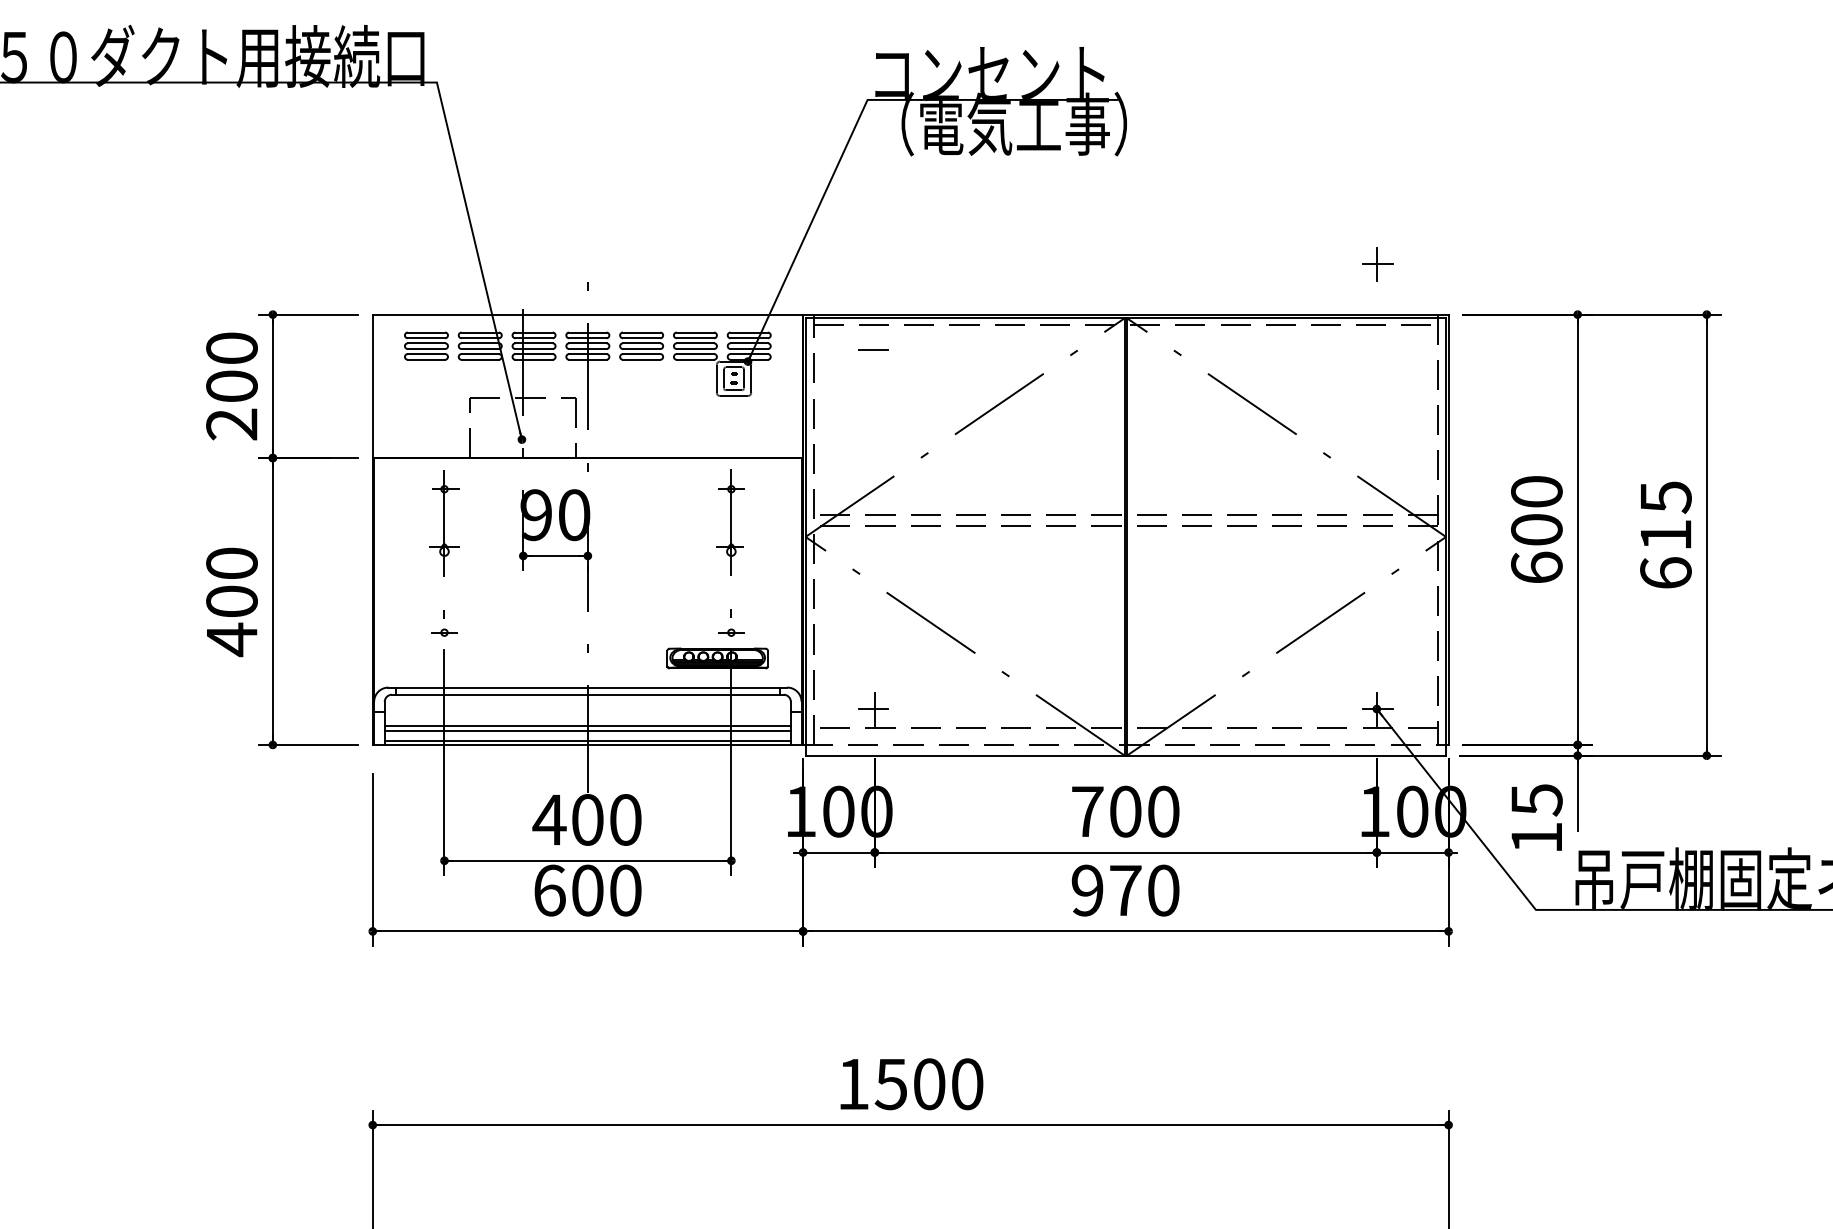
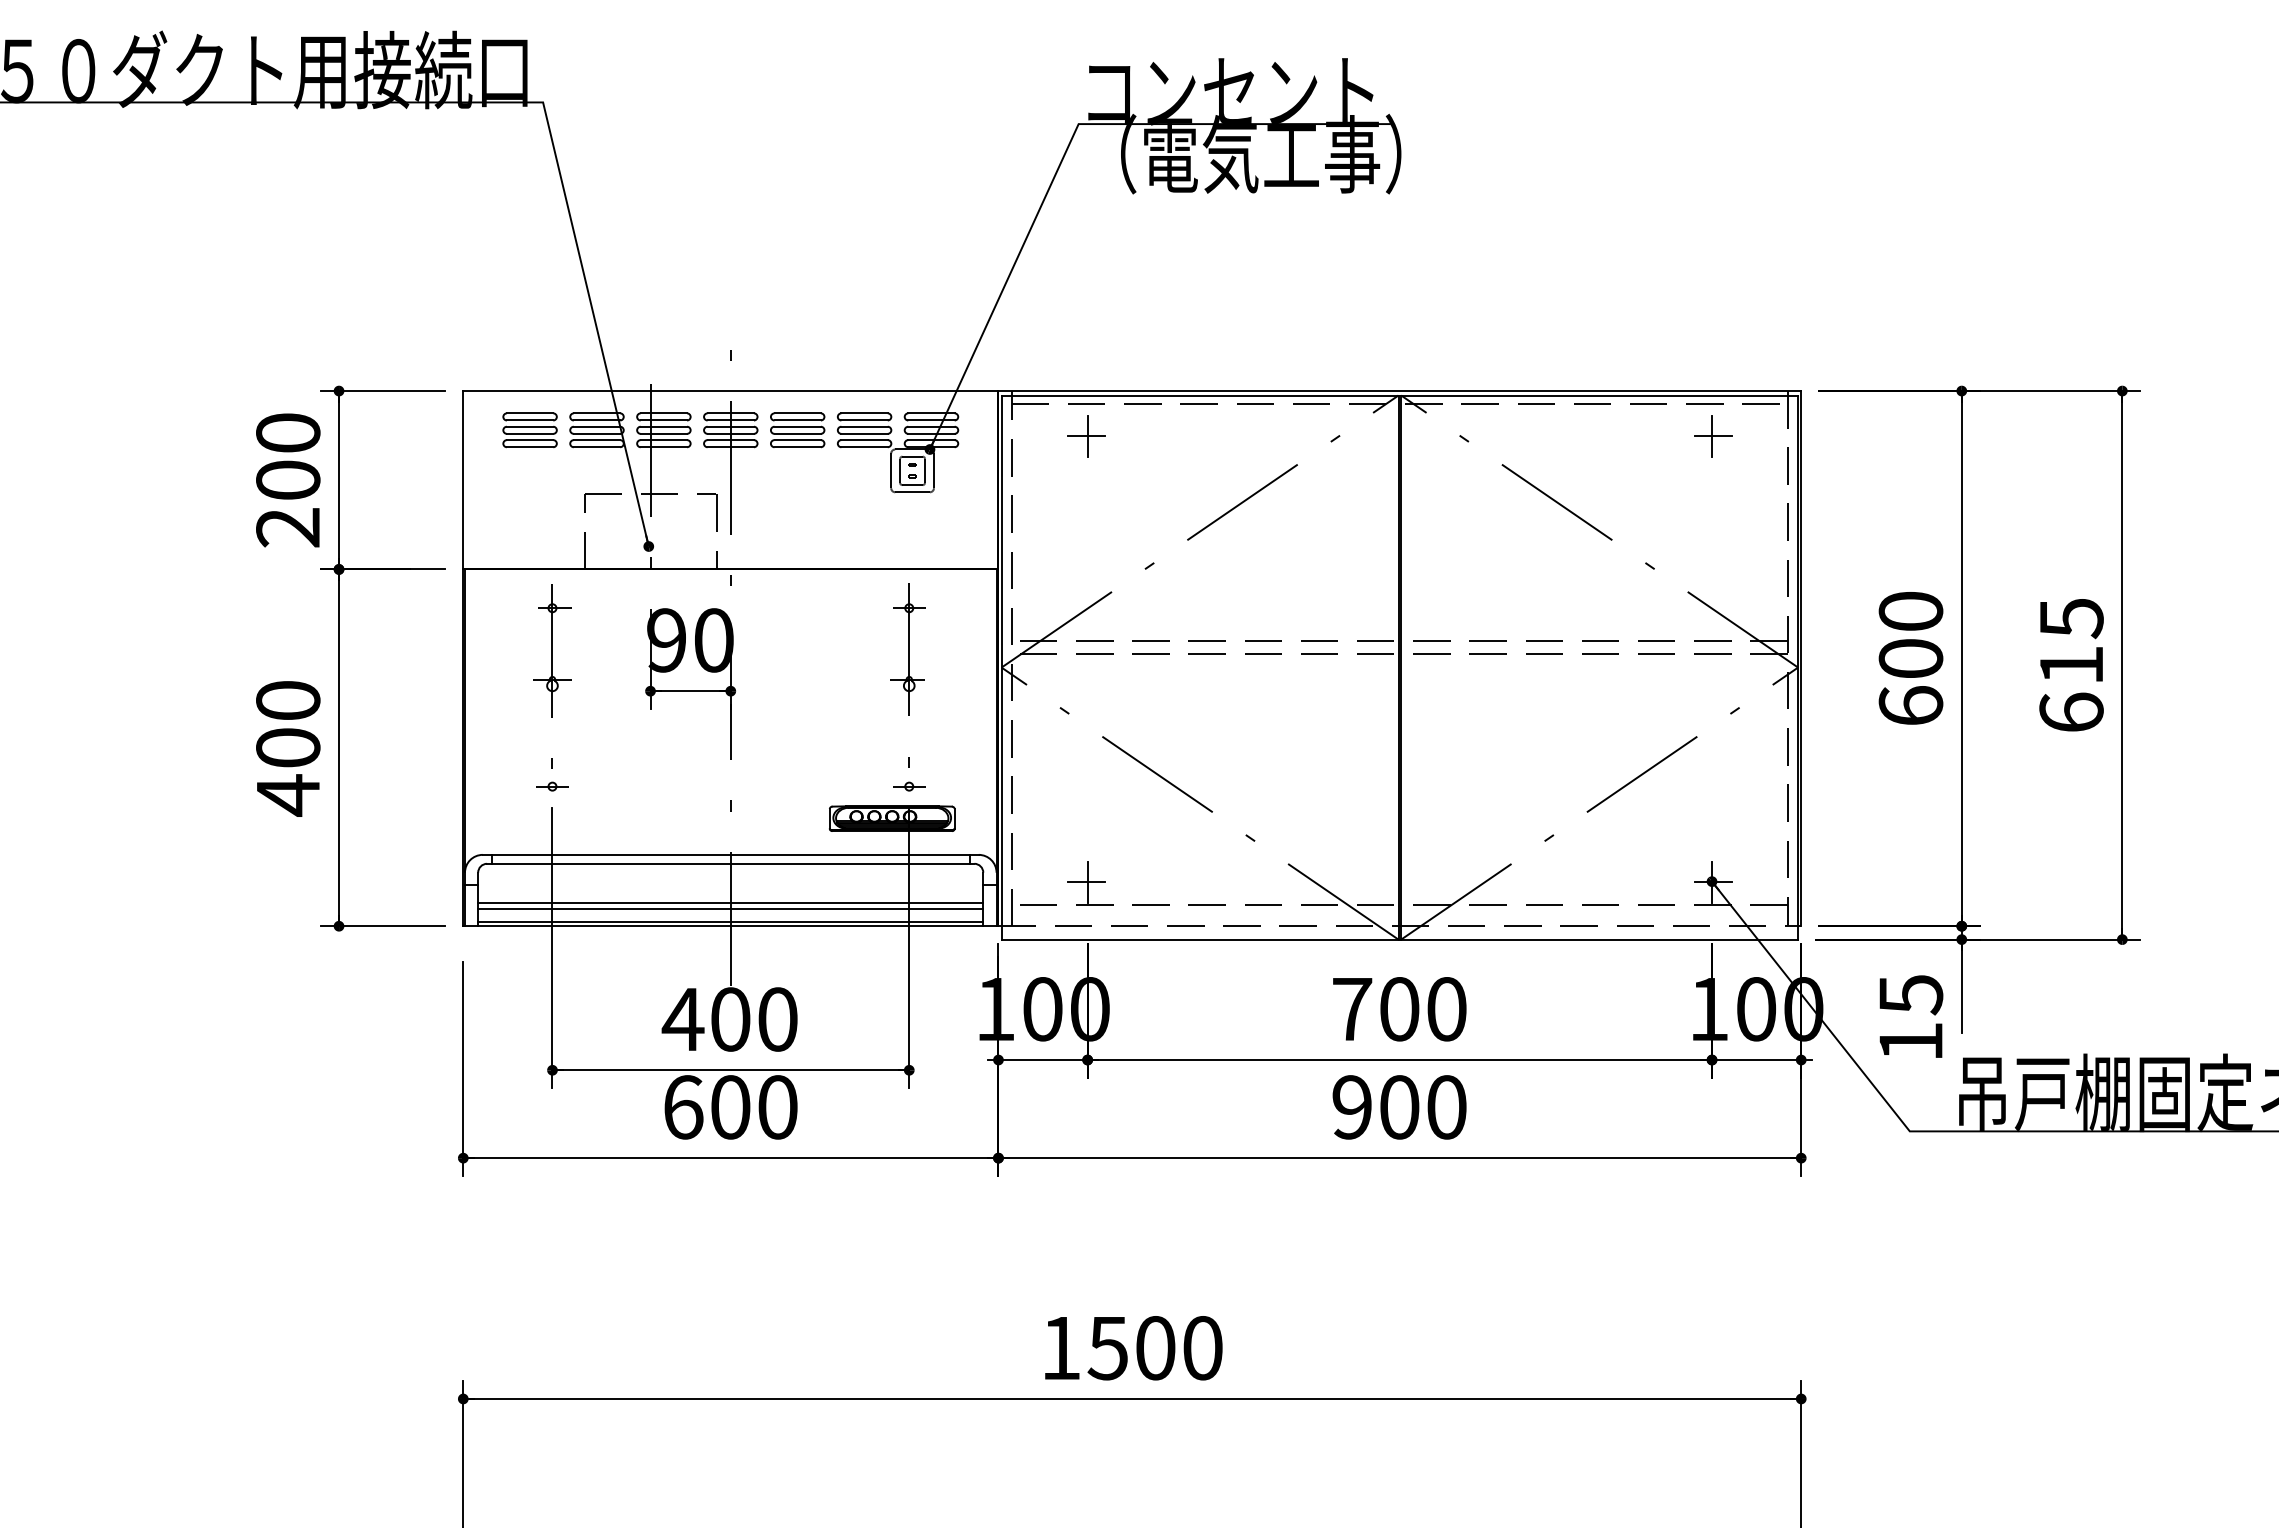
part: (1378, 265) -> (1713, 436), moved
line: (874, 350) -> (1087, 435), added
text: (1125, 890) -> (1399, 1107), 970 -> 900

